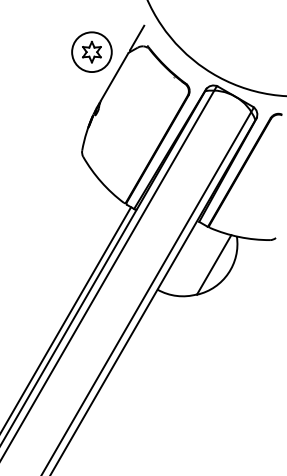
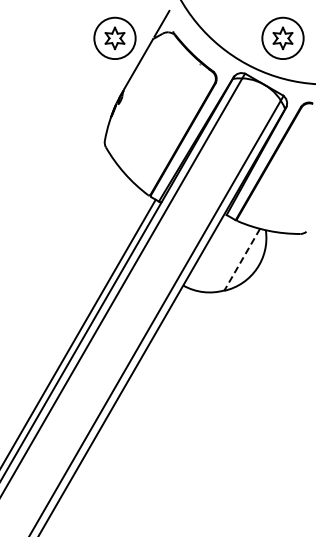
part: (252, 51) -> (282, 37), added
line: (214, 264) -> (242, 259), solid -> dashed

